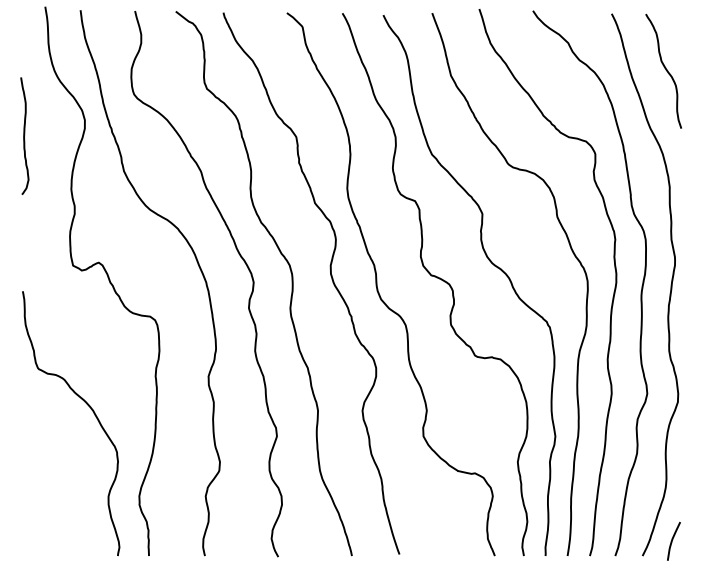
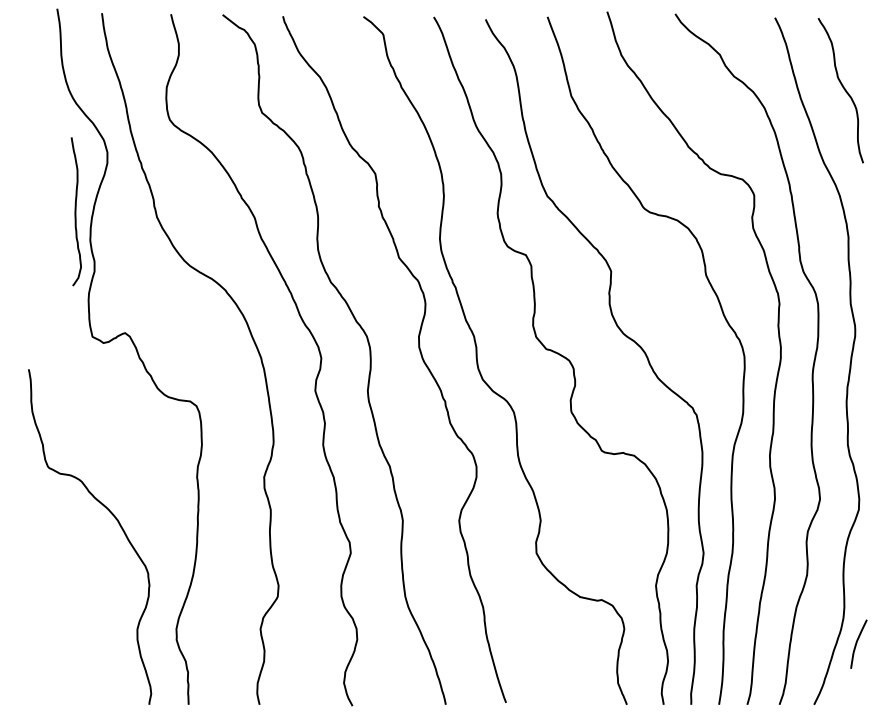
curve: (24, 135) -> (75, 211), moved
curve: (672, 540) -> (857, 643), moved

